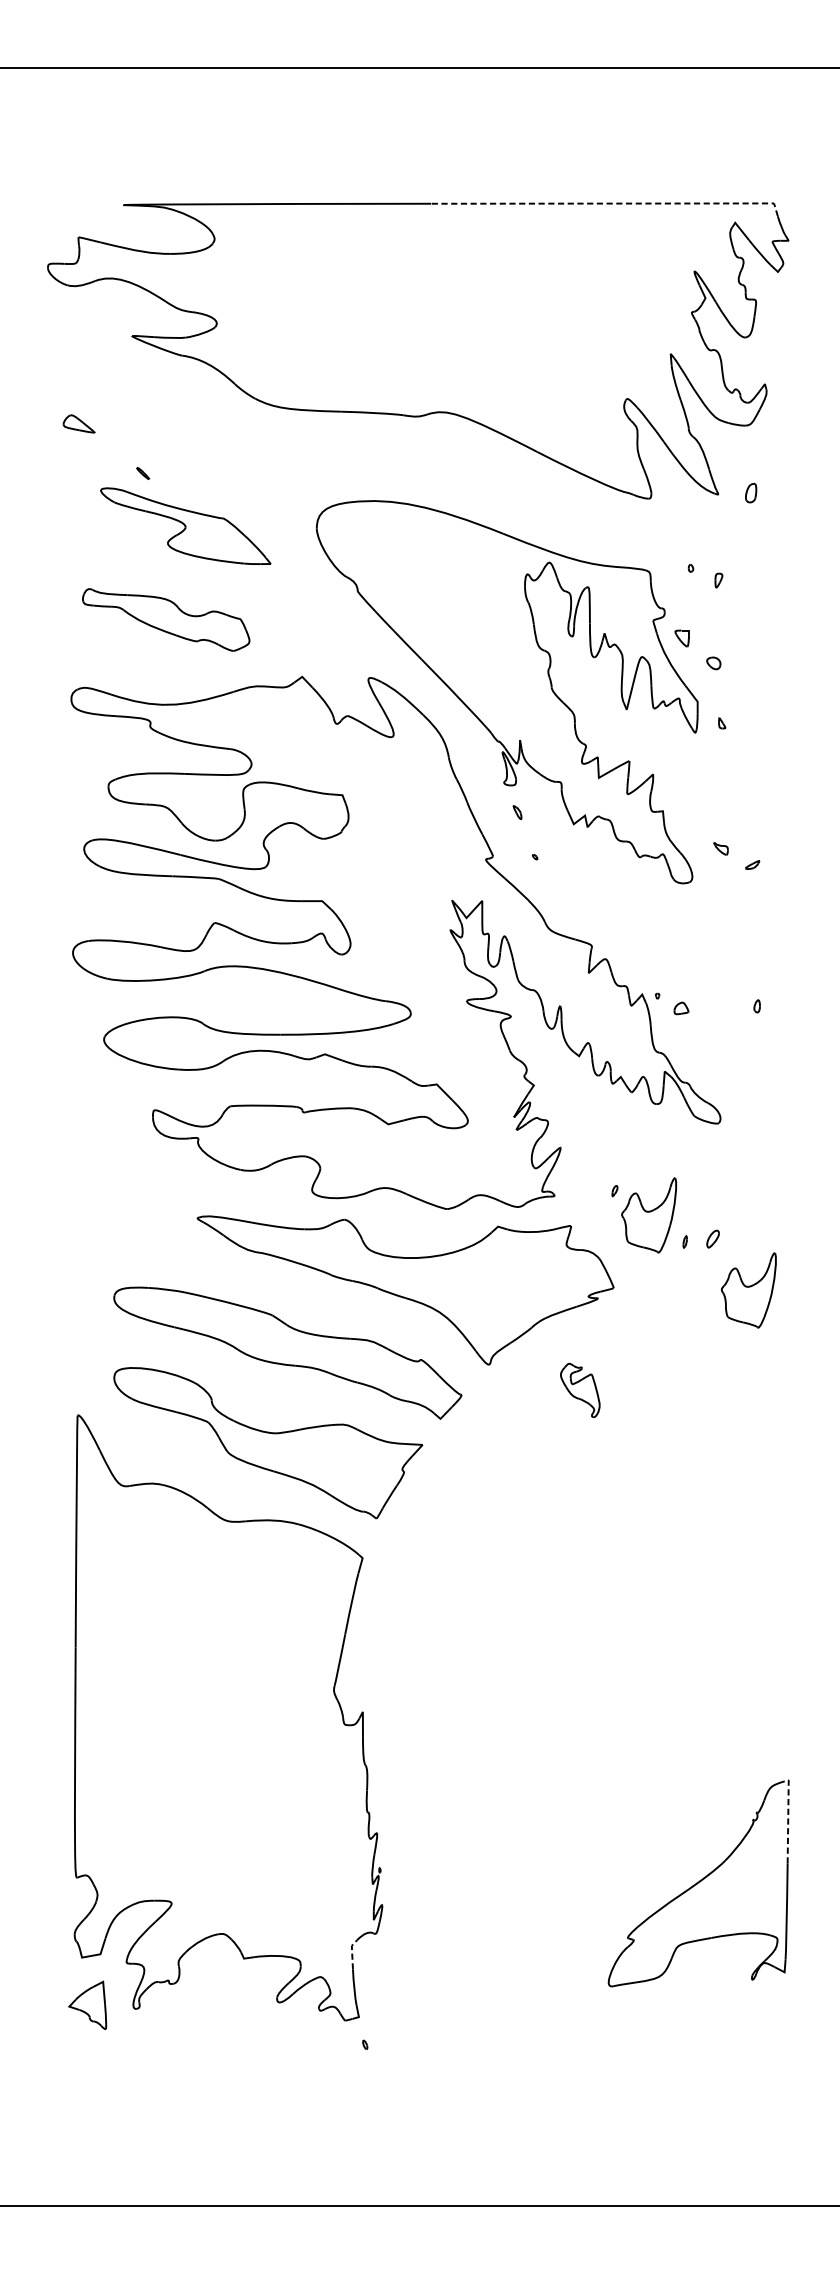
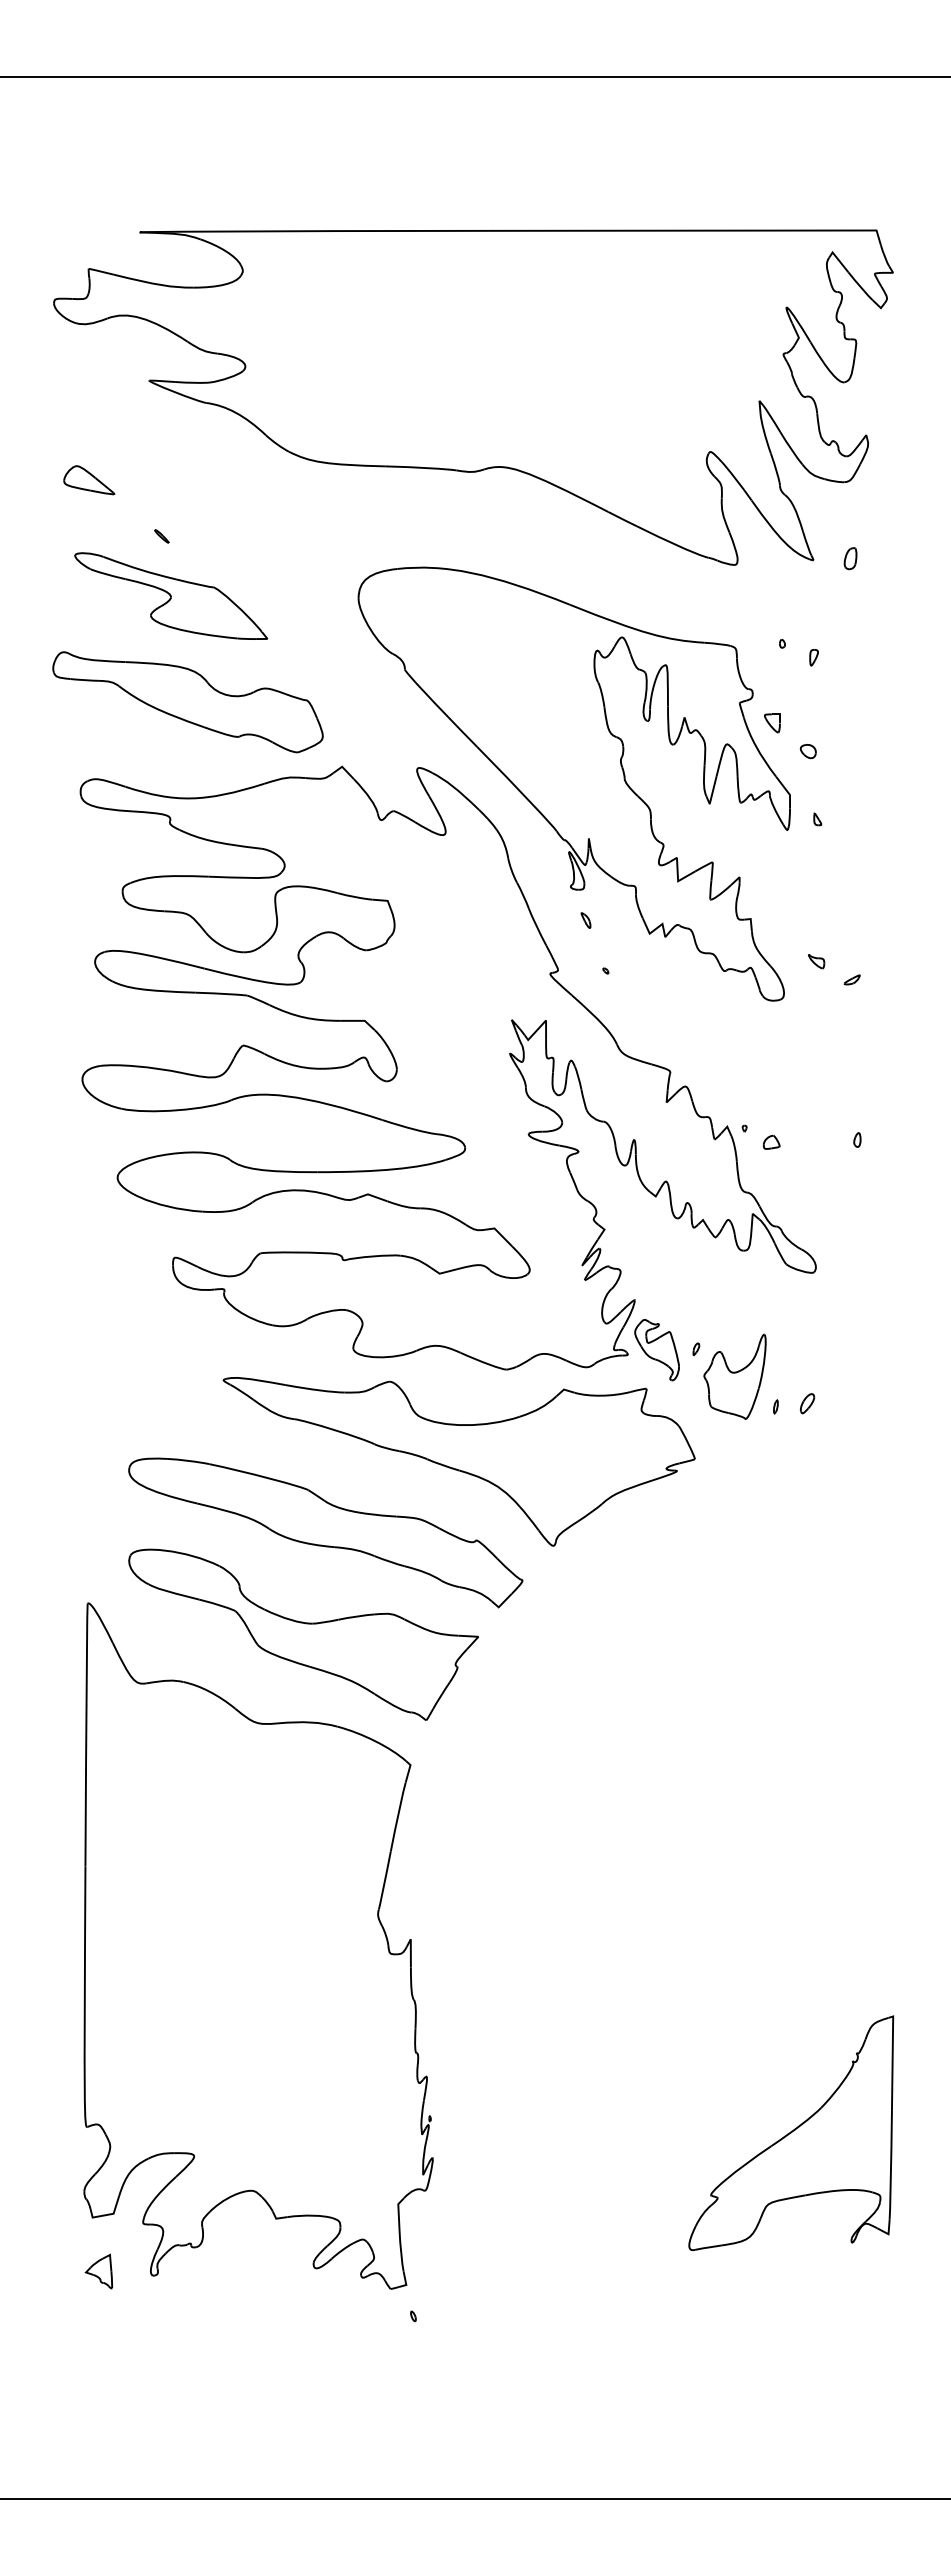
line: (609, 203) -> (690, 230), dashed -> solid
part: (79, 424) -> (89, 480), size x1.43
part: (186, 525) -> (171, 595), moved
part: (165, 620) -> (187, 702), size x1.43
part: (748, 1290) -> (847, 1461), removed
part: (579, 1390) -> (656, 1350), moved
line: (788, 1818) -> (892, 2060), dashed -> solid
line: (352, 1953) -> (398, 2212), dashed -> solid
part: (87, 2005) -> (98, 2271), size x0.62

